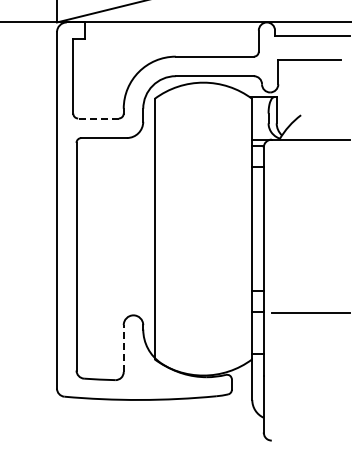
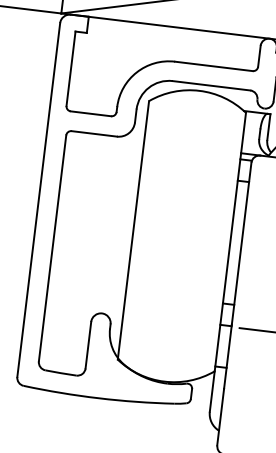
line: (98, 118) -> (90, 113), dashed -> solid
line: (123, 348) -> (88, 345), dashed -> solid

